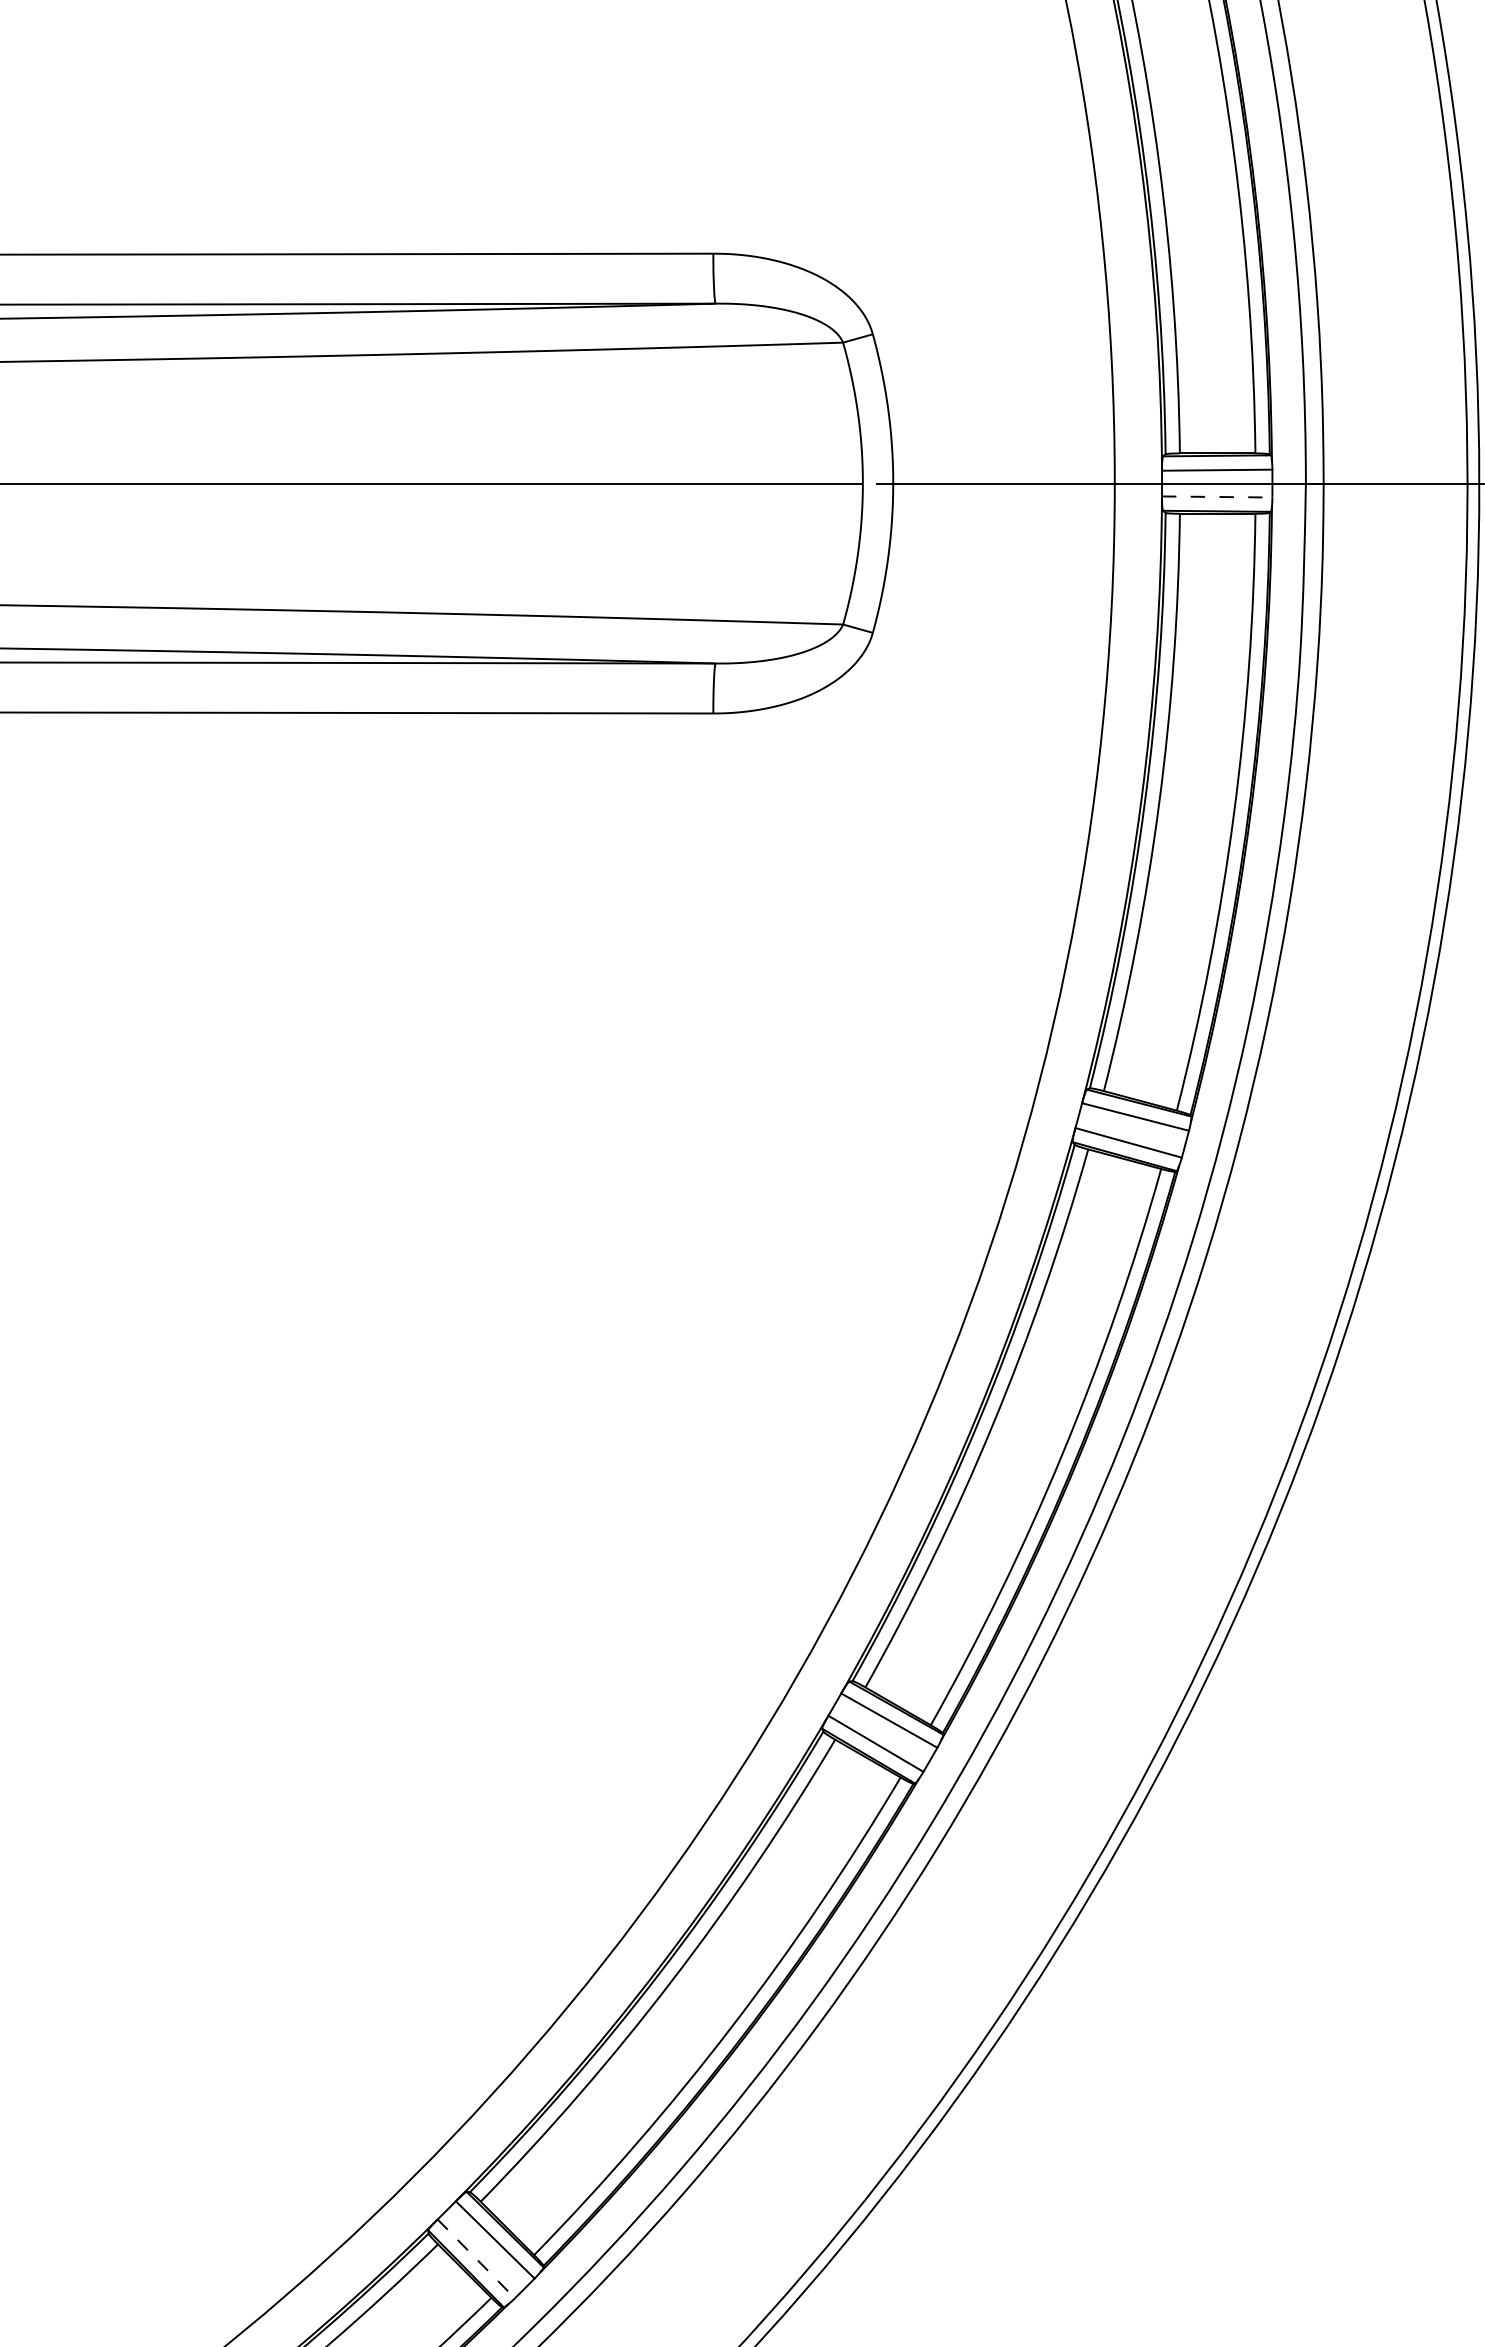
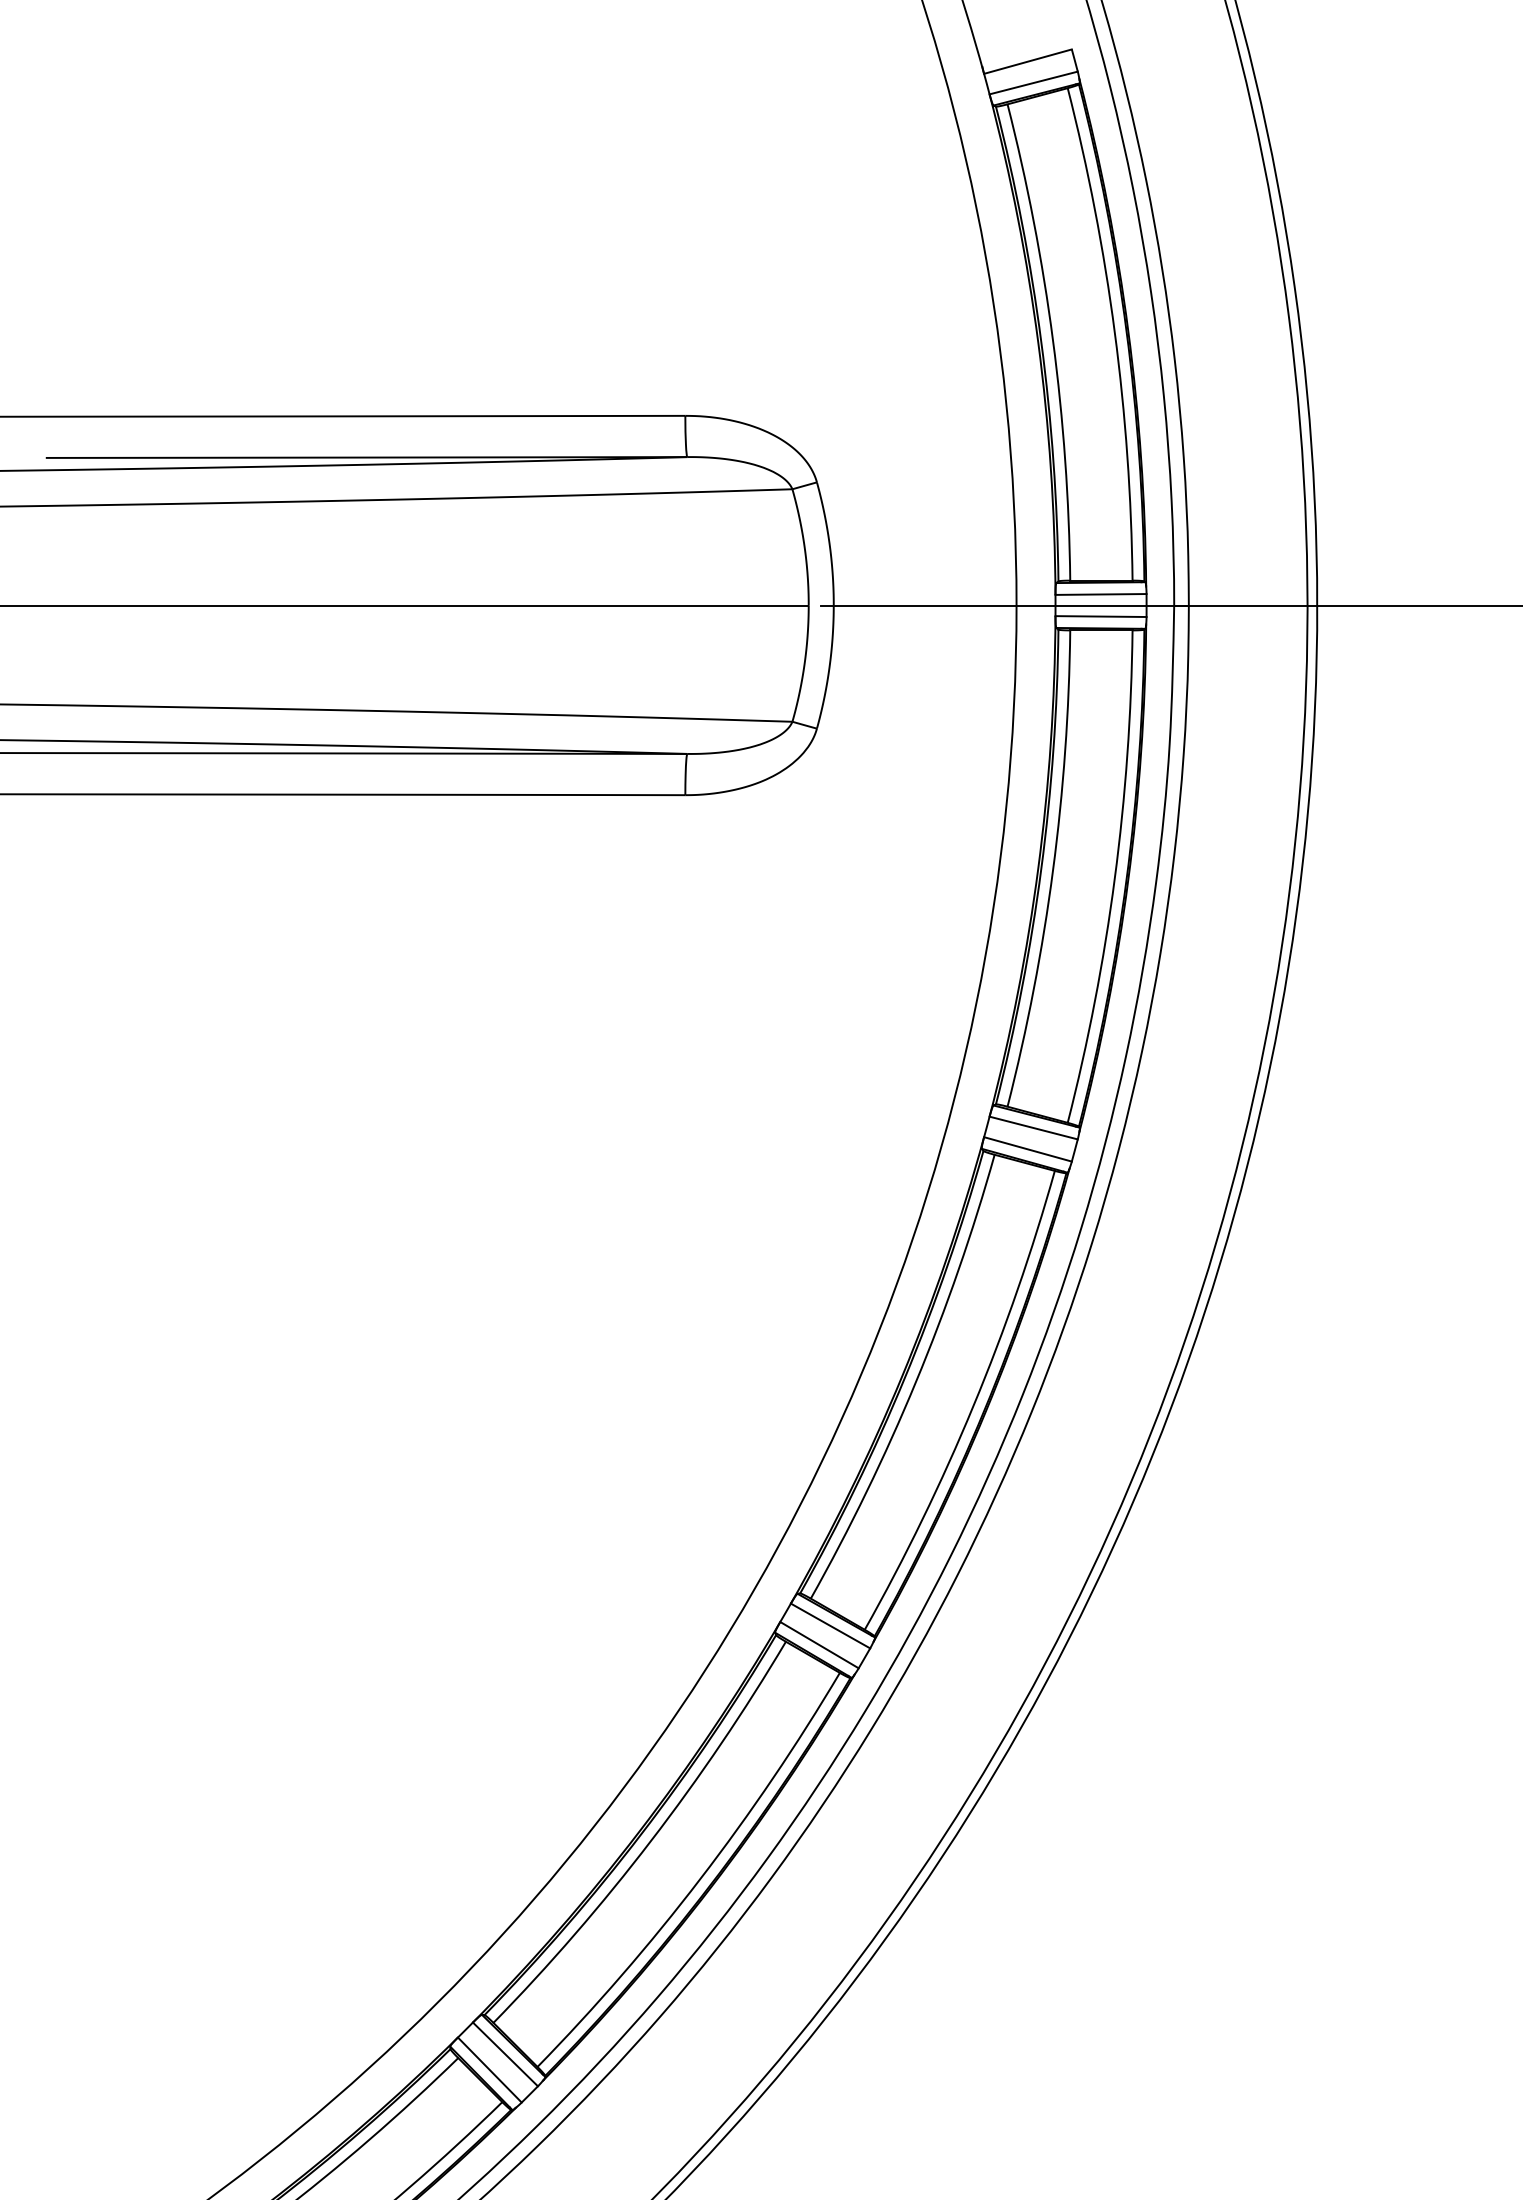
line: (1217, 496) -> (1101, 616), dashed -> solid
line: (475, 2259) -> (489, 2070), dashed -> solid

